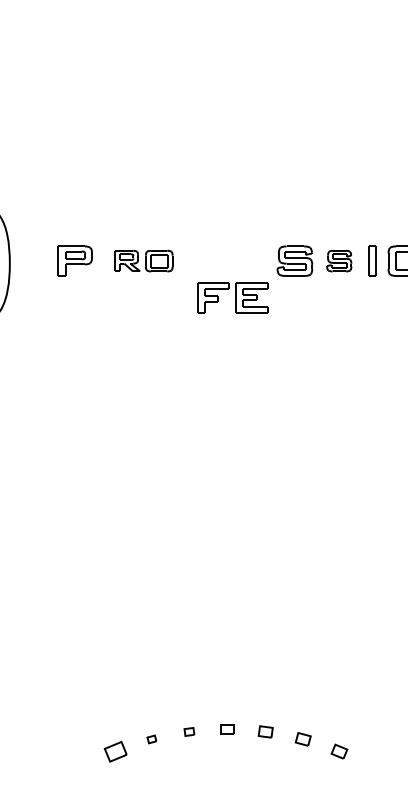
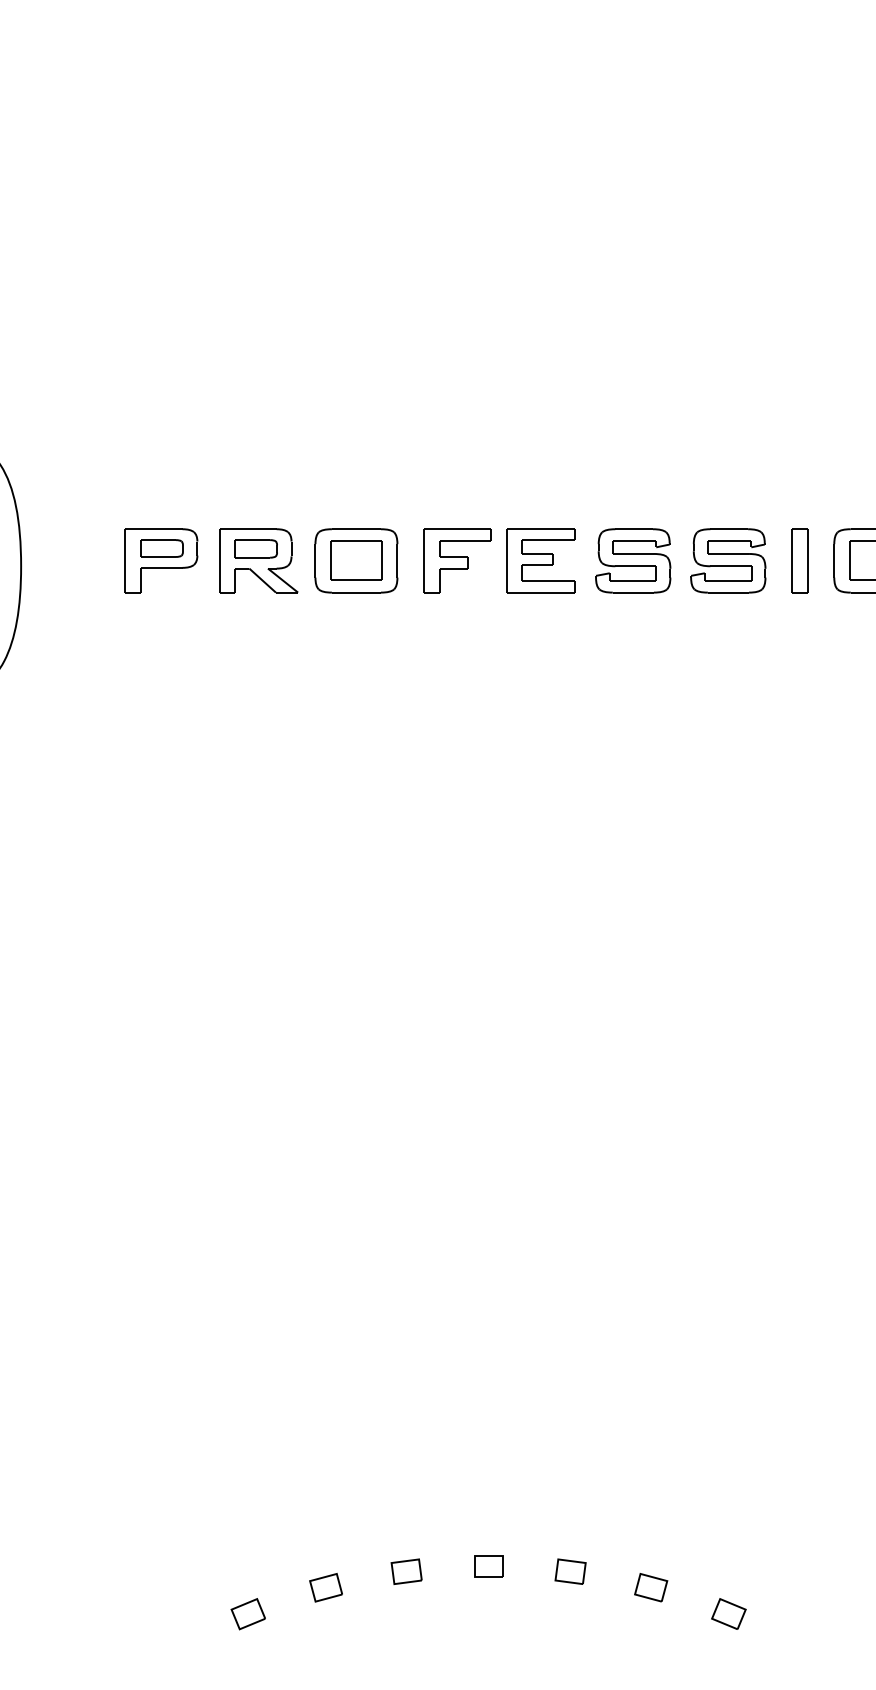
part: (143, 260) -> (308, 559), size x1.43
part: (339, 260) -> (728, 559), size x1.43
part: (232, 297) -> (499, 559), moved
part: (189, 731) -> (406, 1570), size x1.43
part: (151, 739) -> (325, 1587), size x1.67
part: (115, 751) -> (247, 1613), size x0.71

